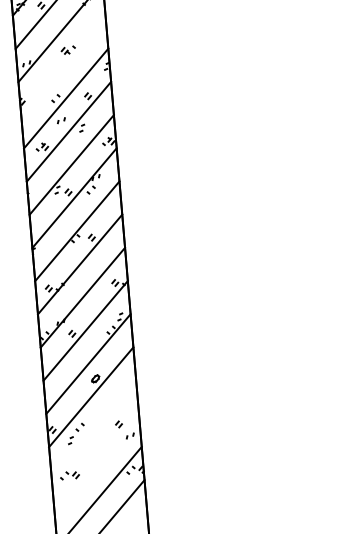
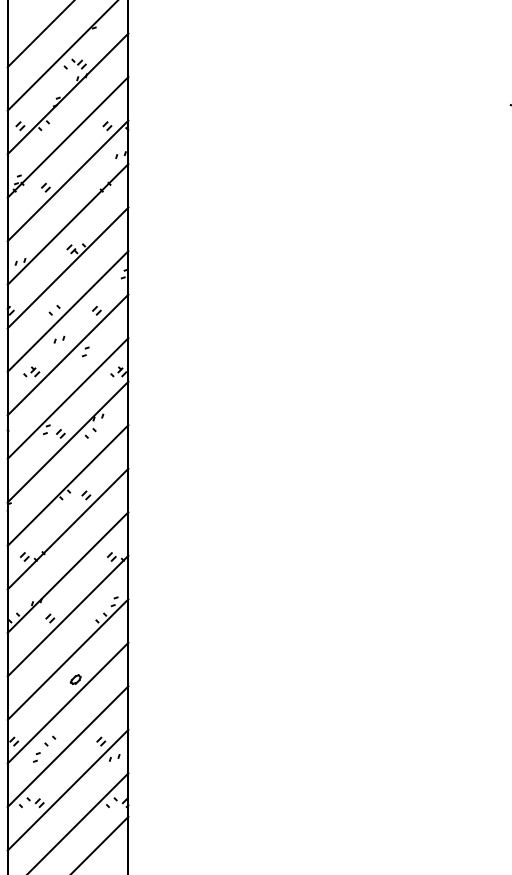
line: (62, 65) -> (67, 267), added
line: (93, 430) -> (67, 746), added
line: (96, 463) -> (67, 789), added

